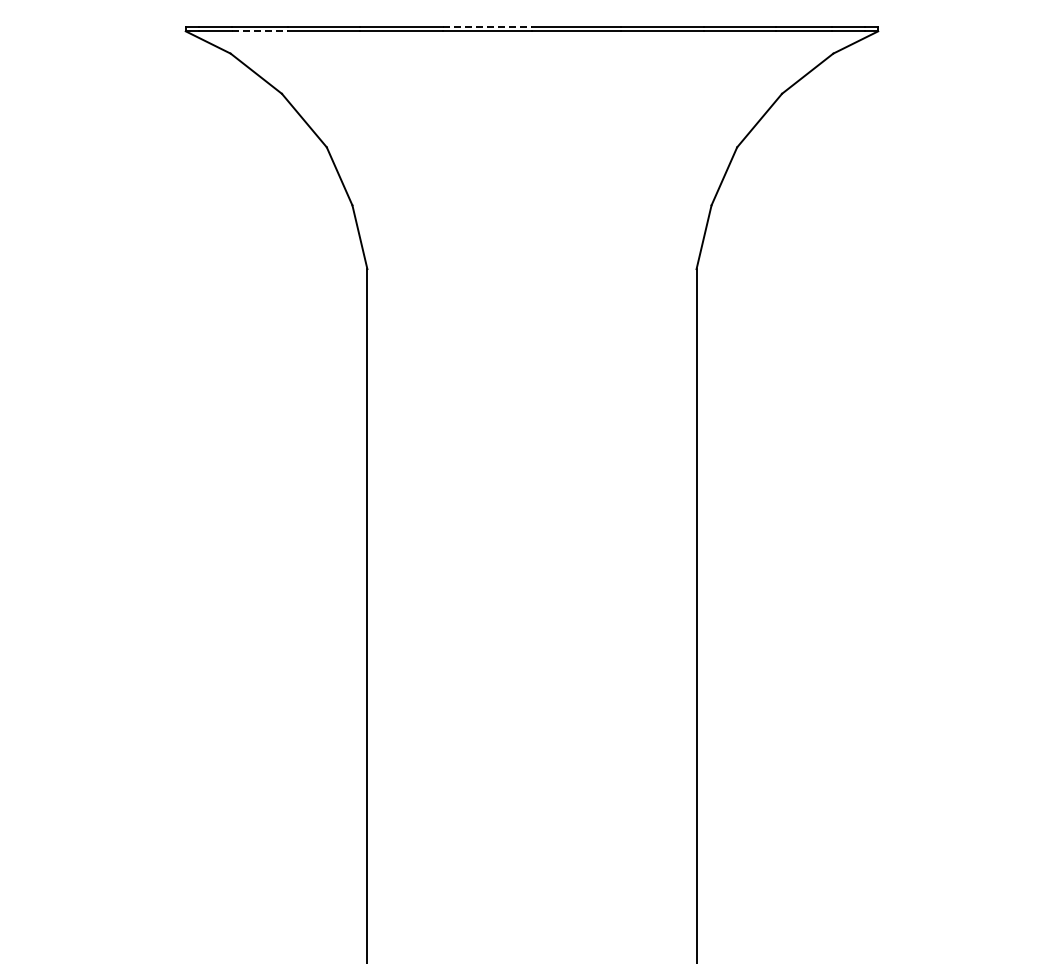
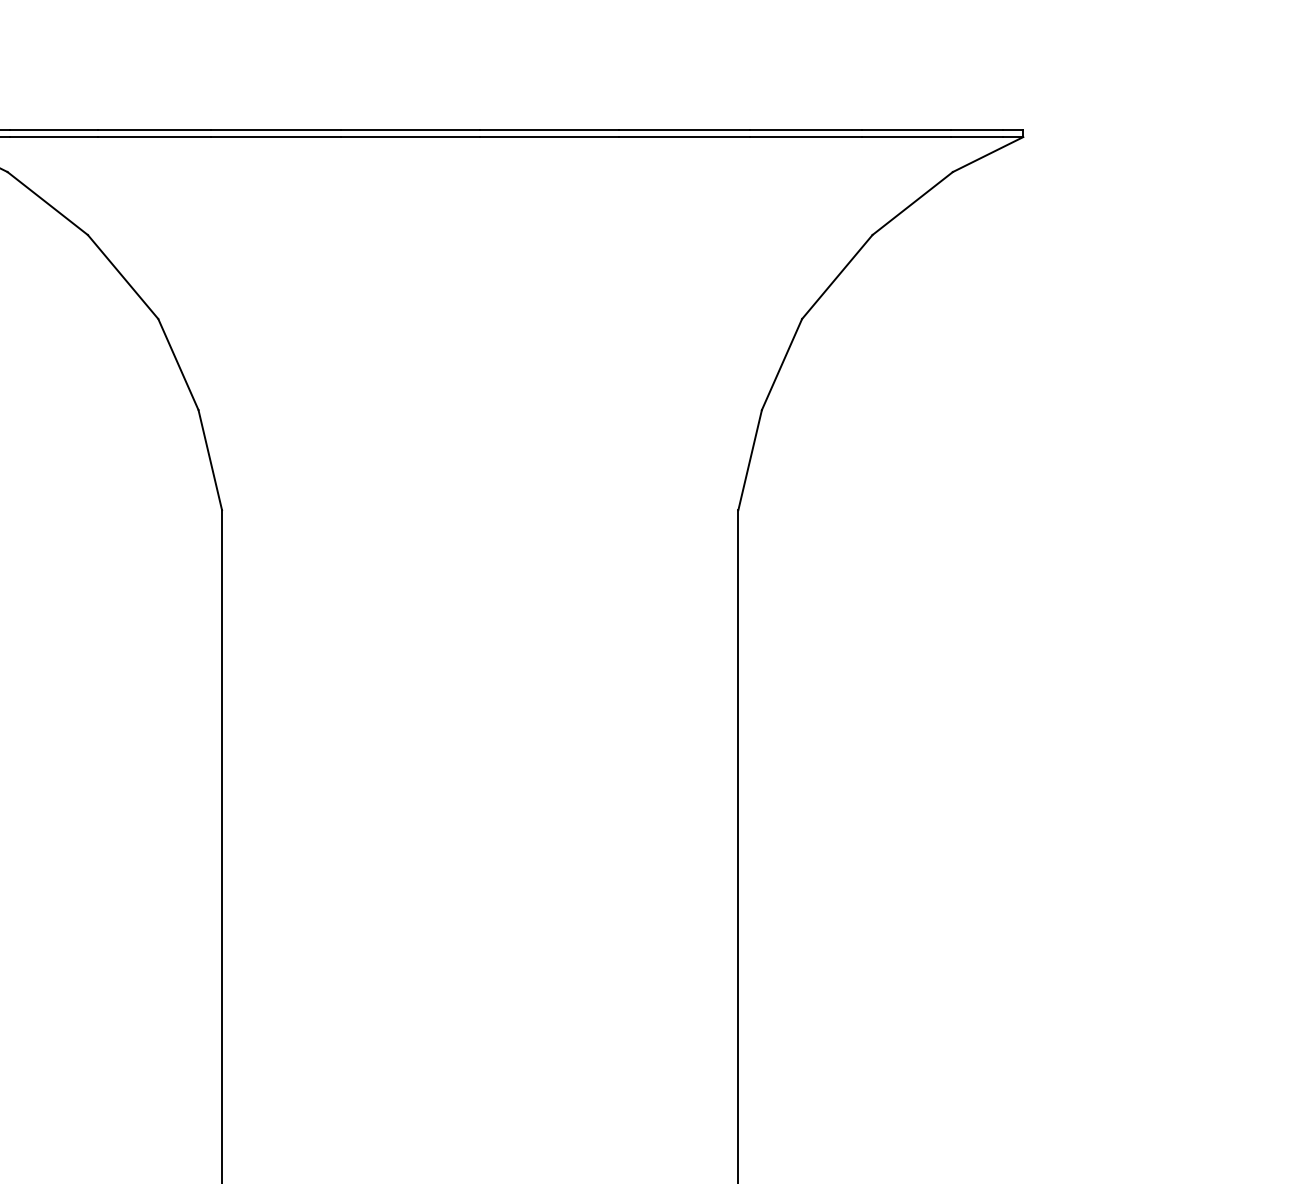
line: (488, 26) -> (411, 129), dashed -> solid
line: (260, 31) -> (54, 137), dashed -> solid

